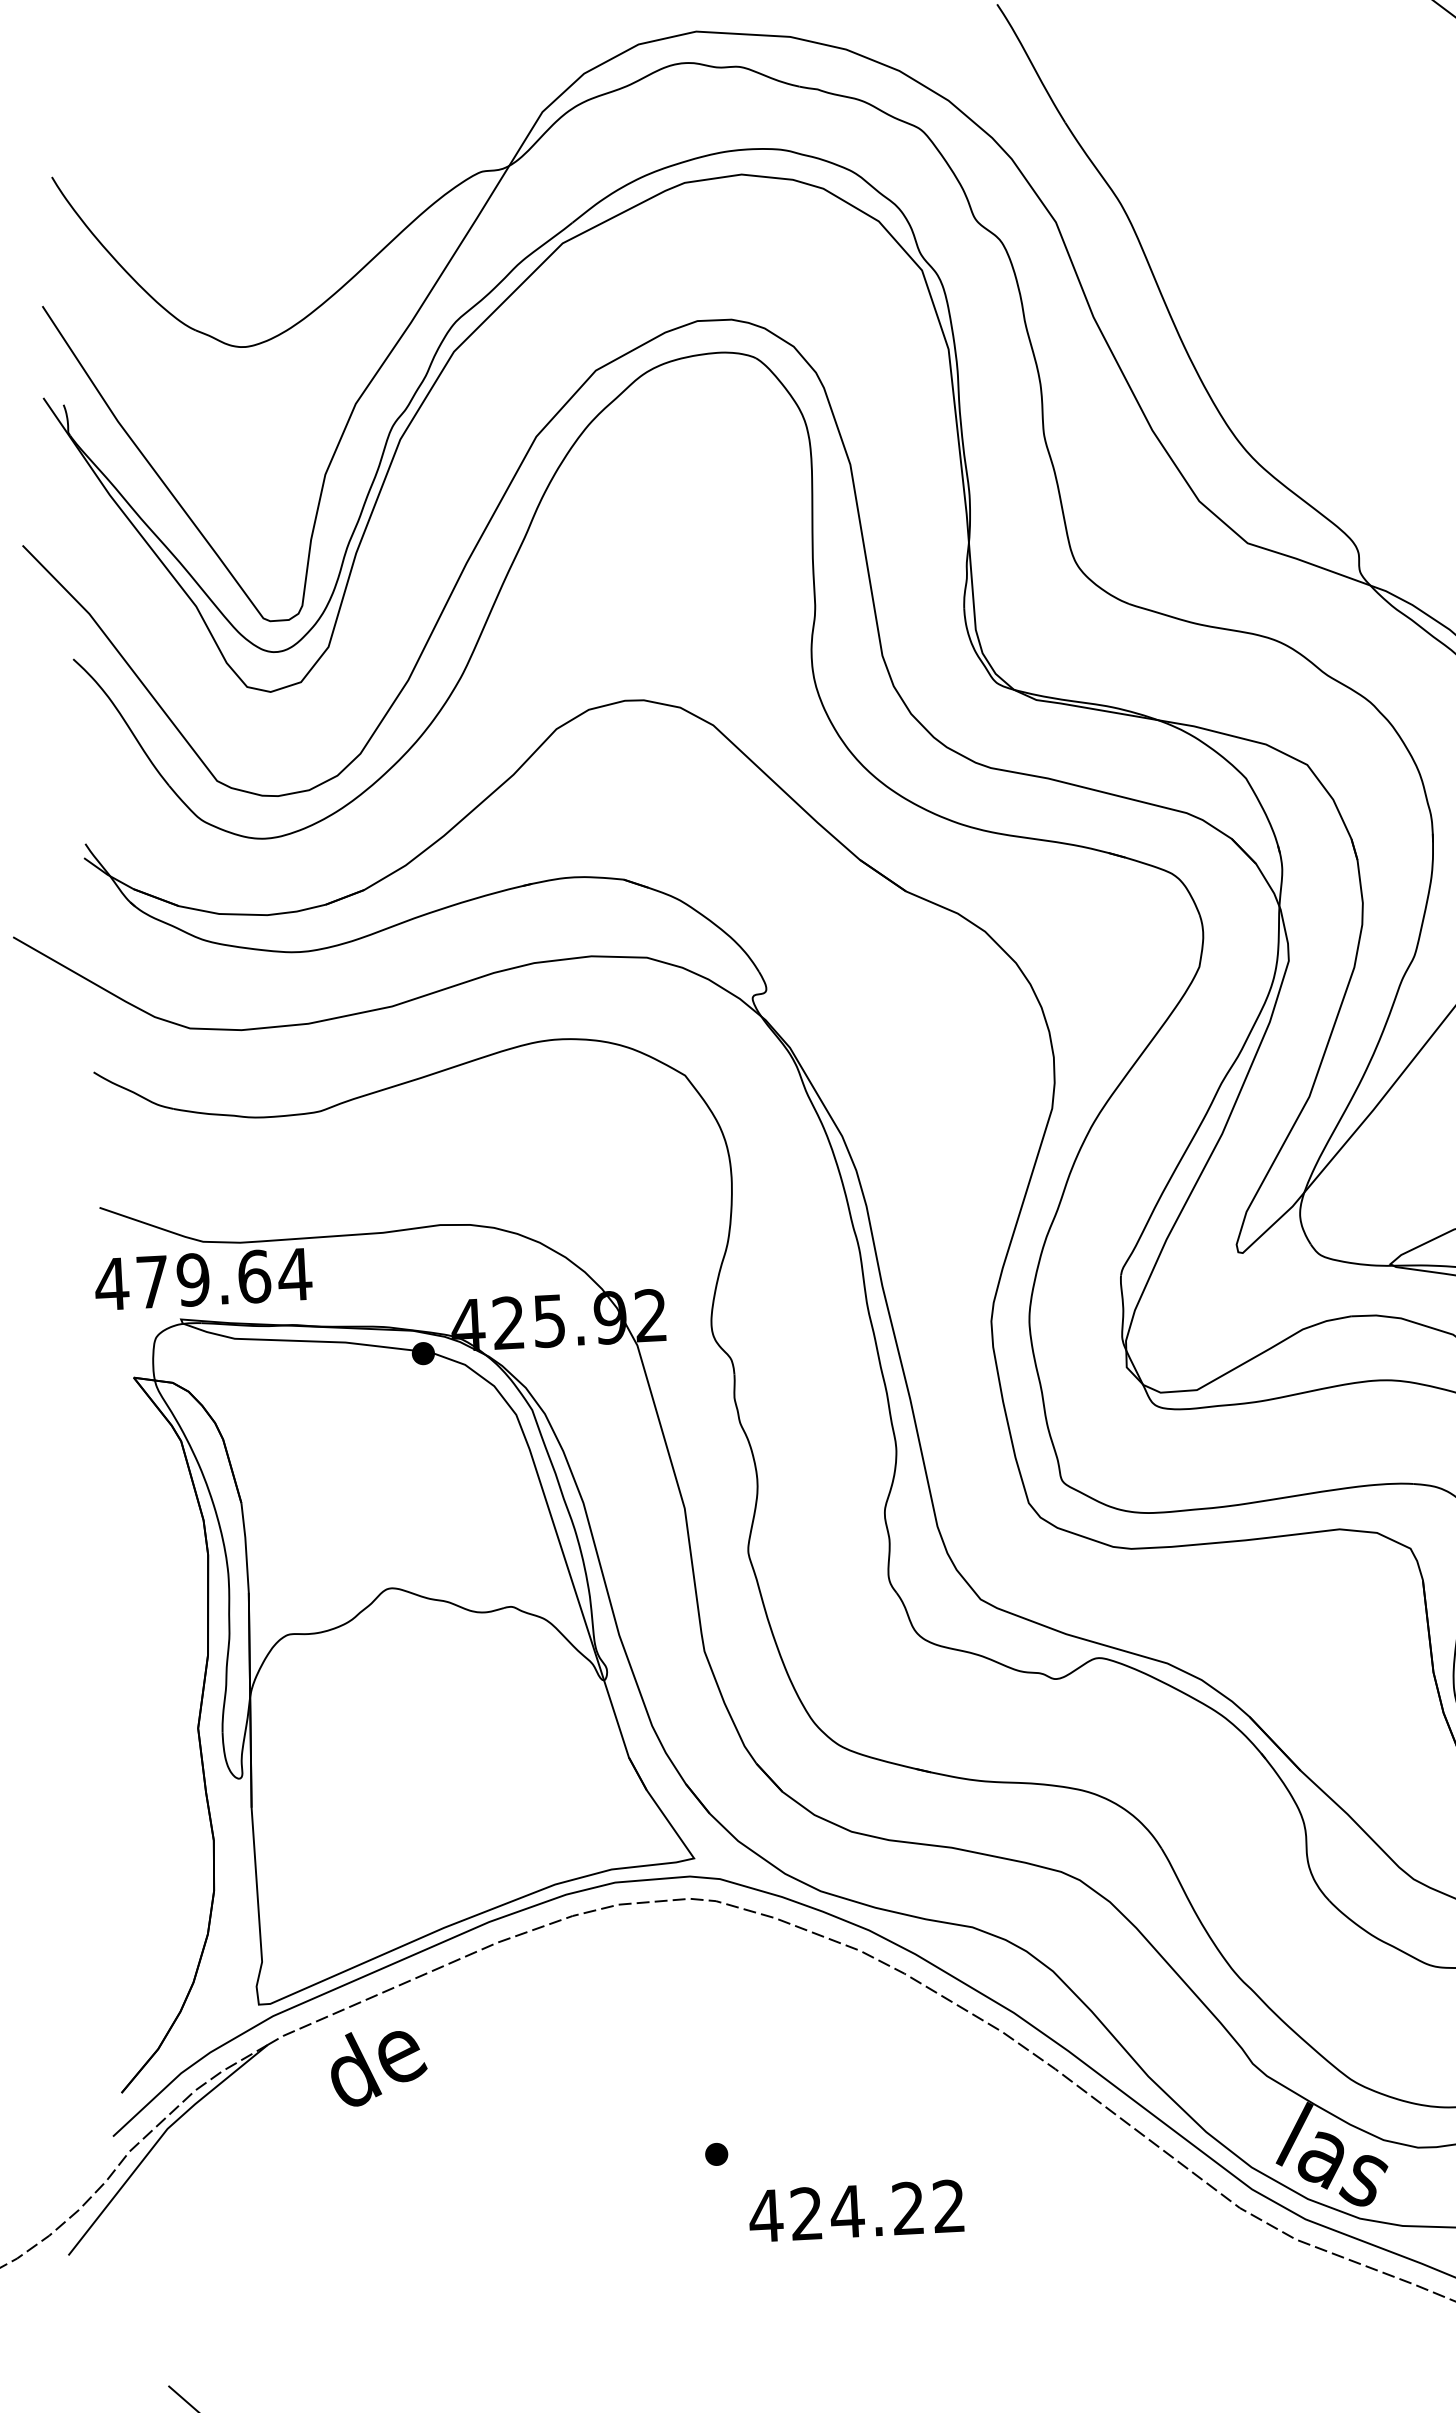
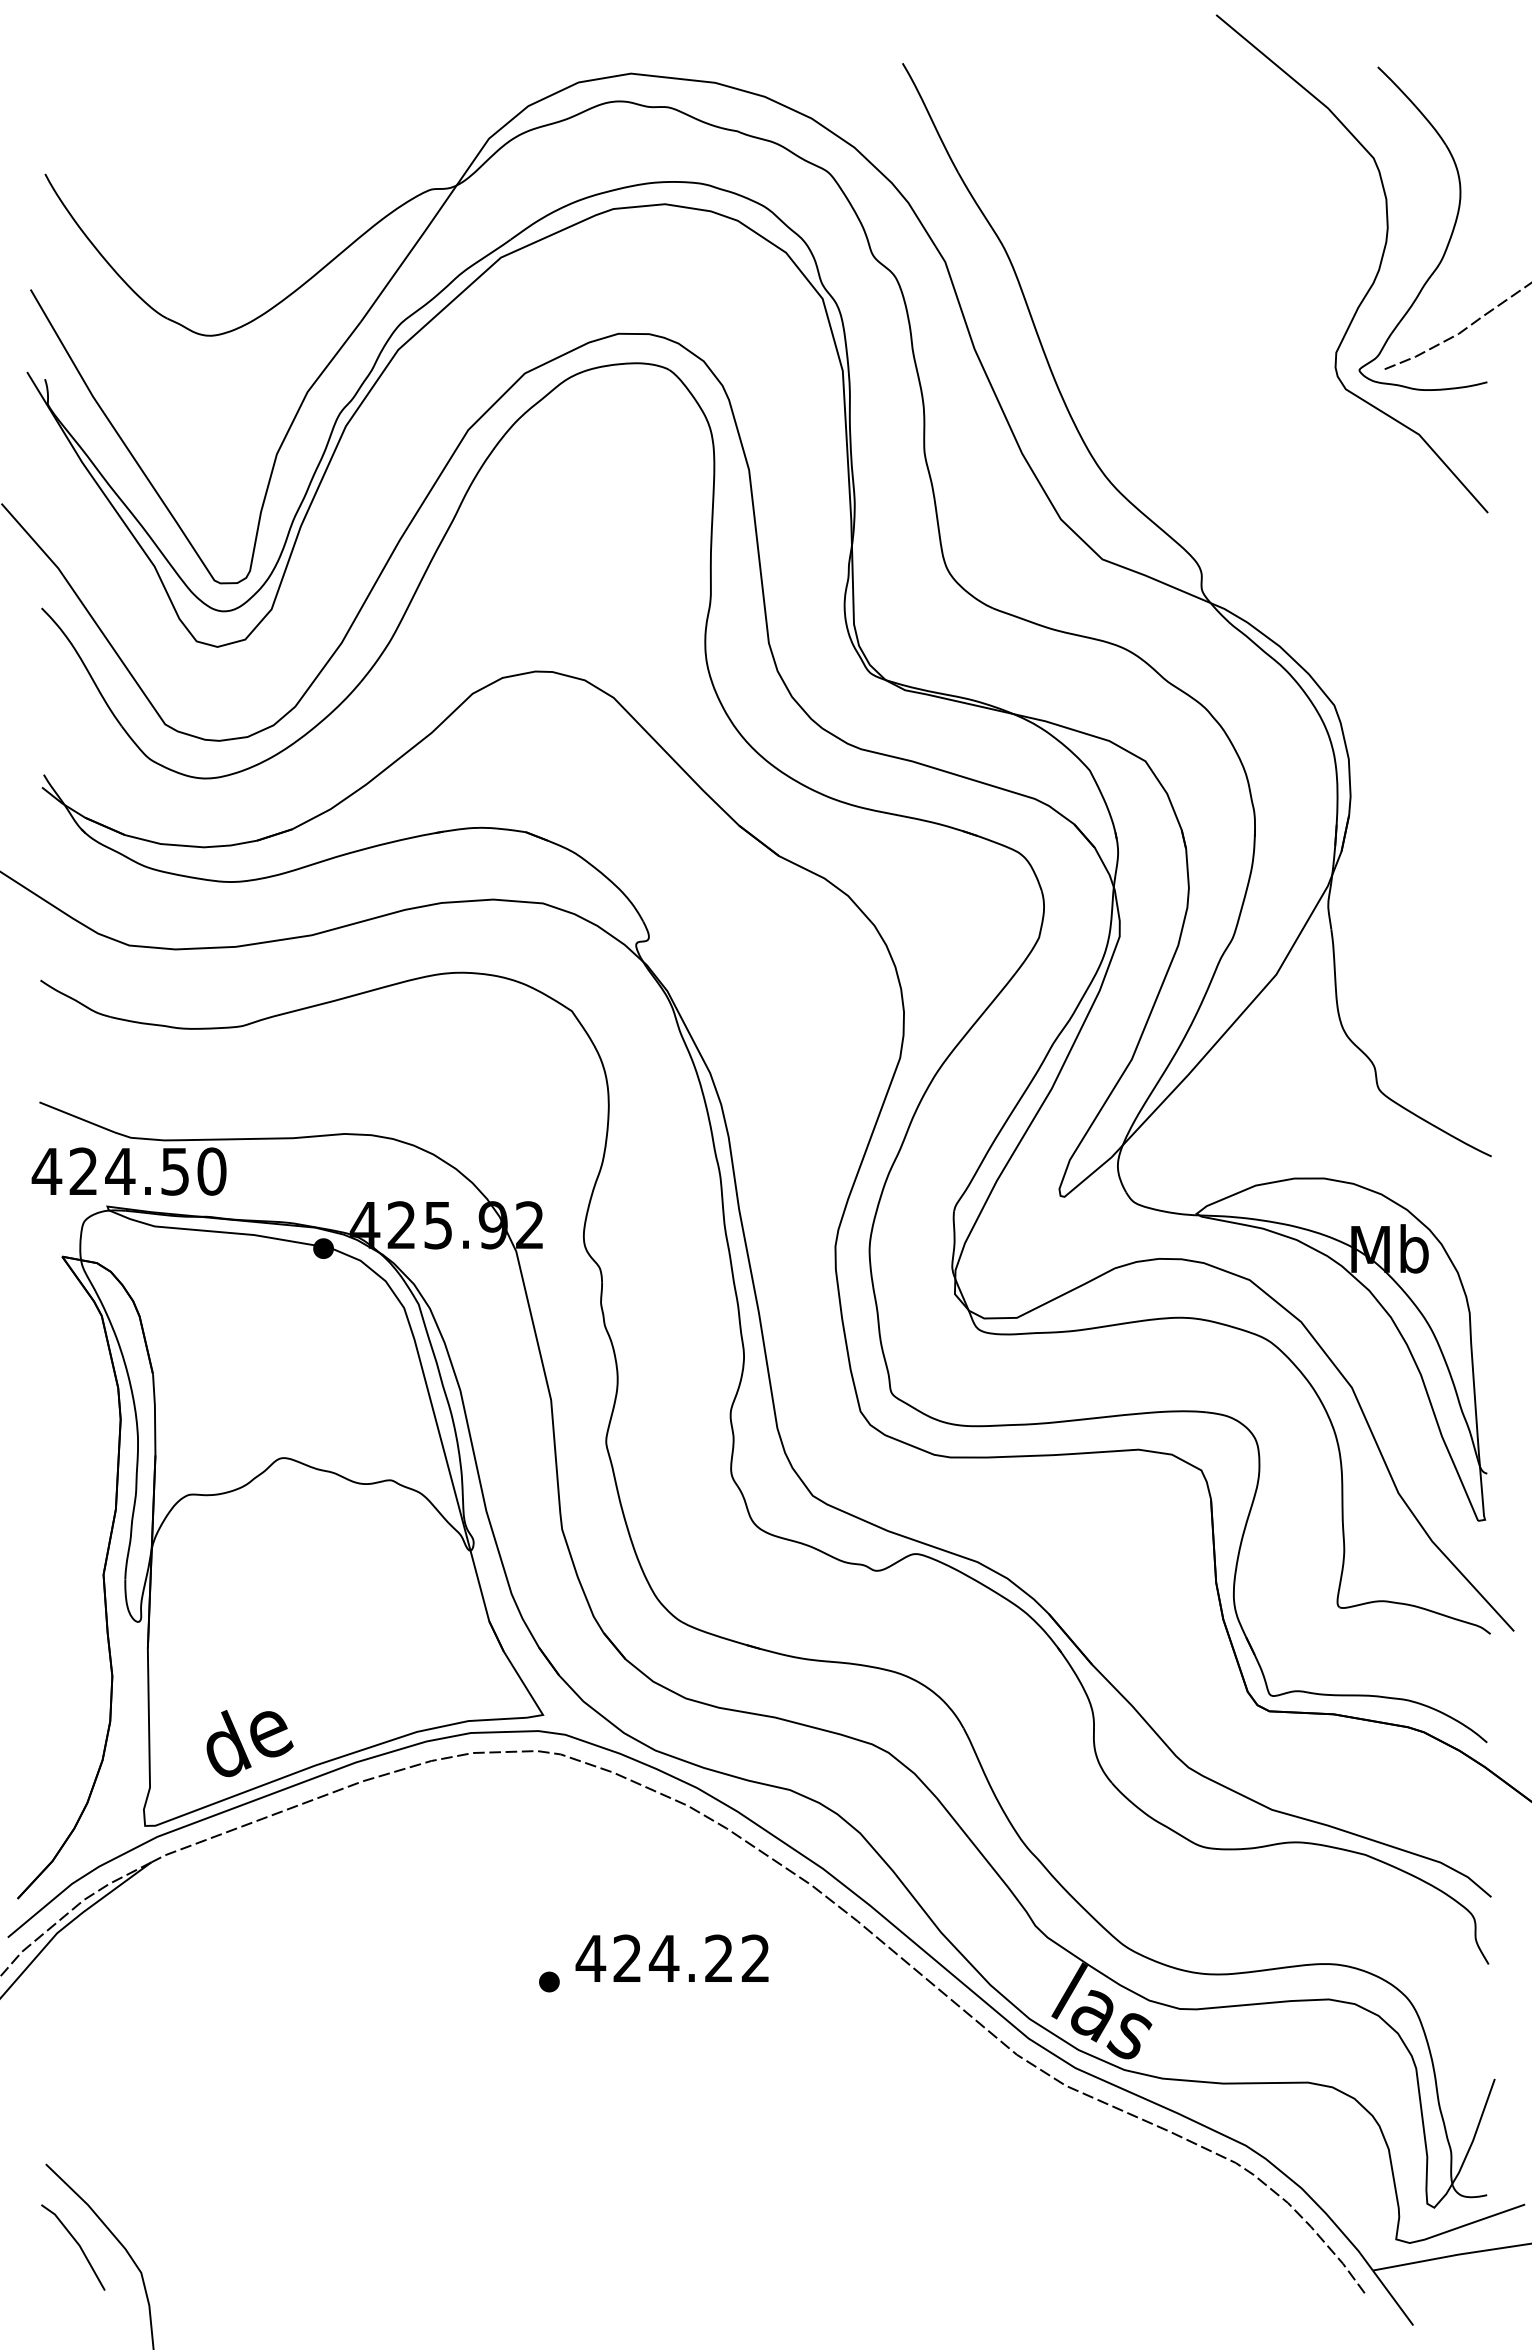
text: (224, 1278) -> (148, 1171), 479.64 -> 424.50
text: (378, 2068) -> (249, 1743), moved
text: (855, 2210) -> (671, 1957), moved

